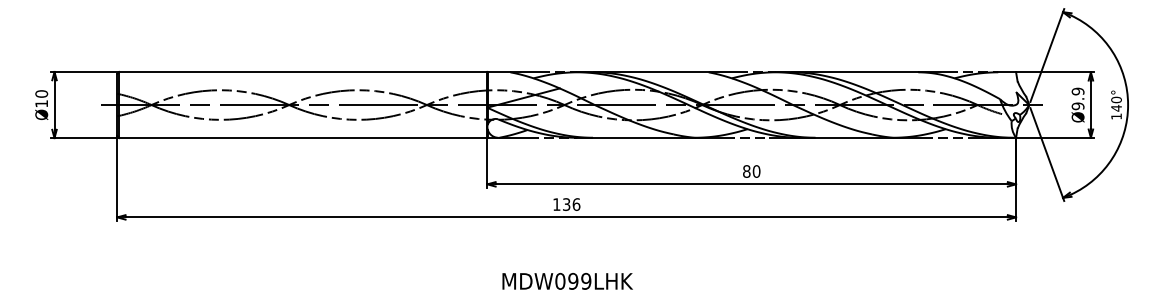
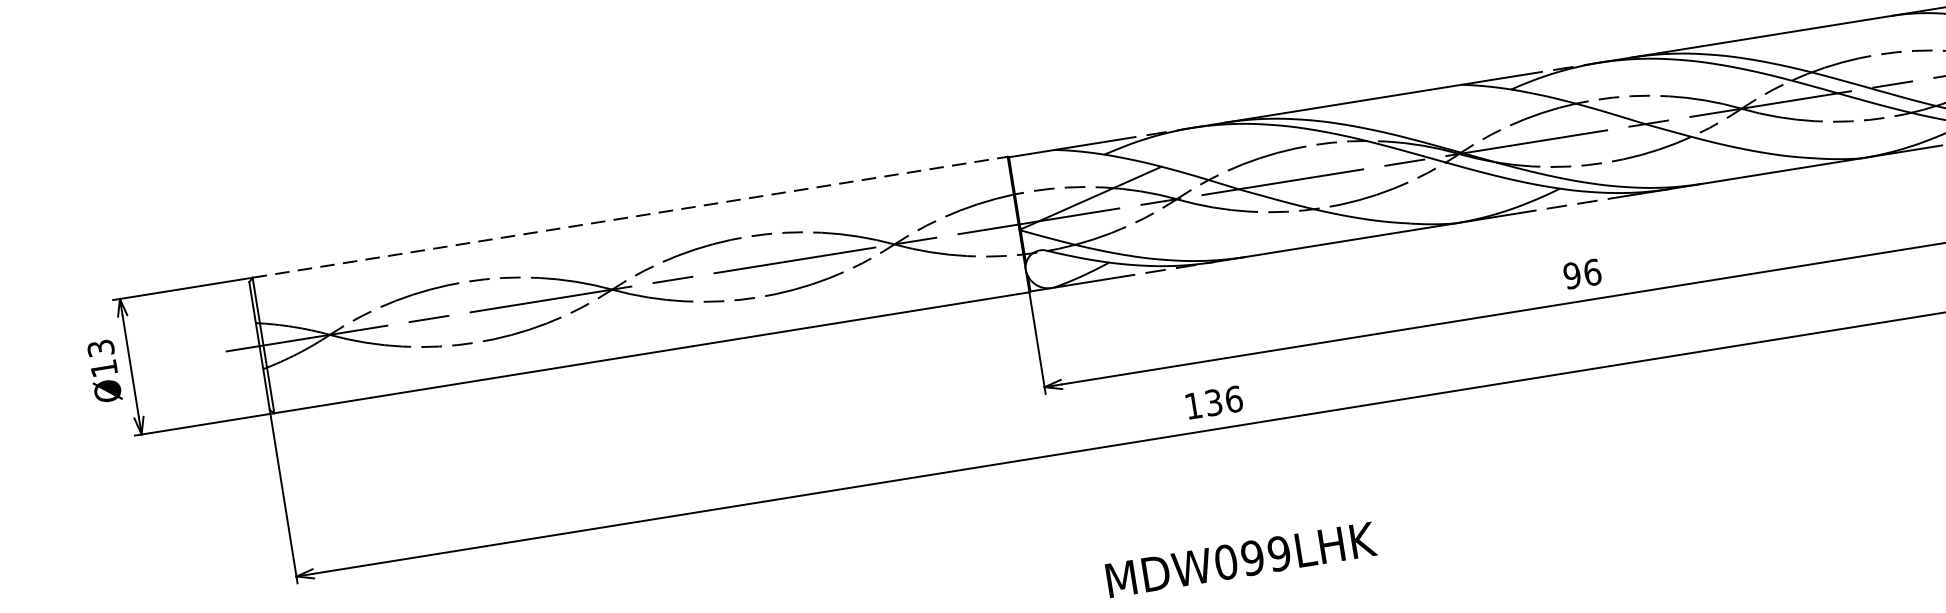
line: (303, 72) -> (630, 218), solid -> dashed
text: (41, 93) -> (100, 347), Ø10 -> Ø13
text: (751, 171) -> (1581, 274), 80 -> 96

